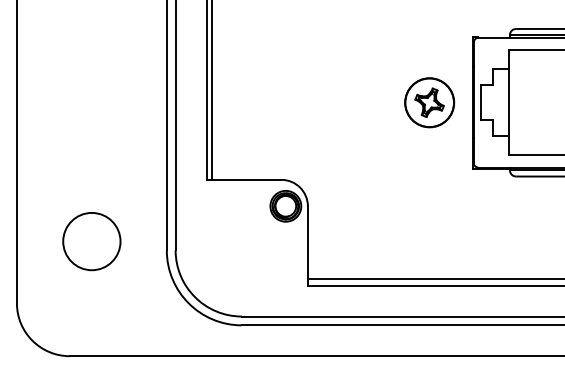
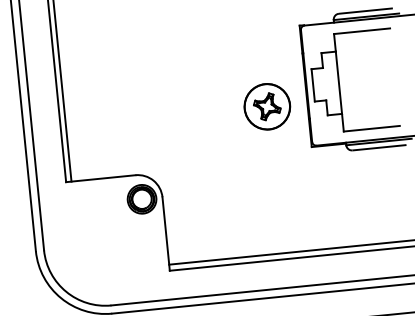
part: (429, 102) -> (267, 106), moved

